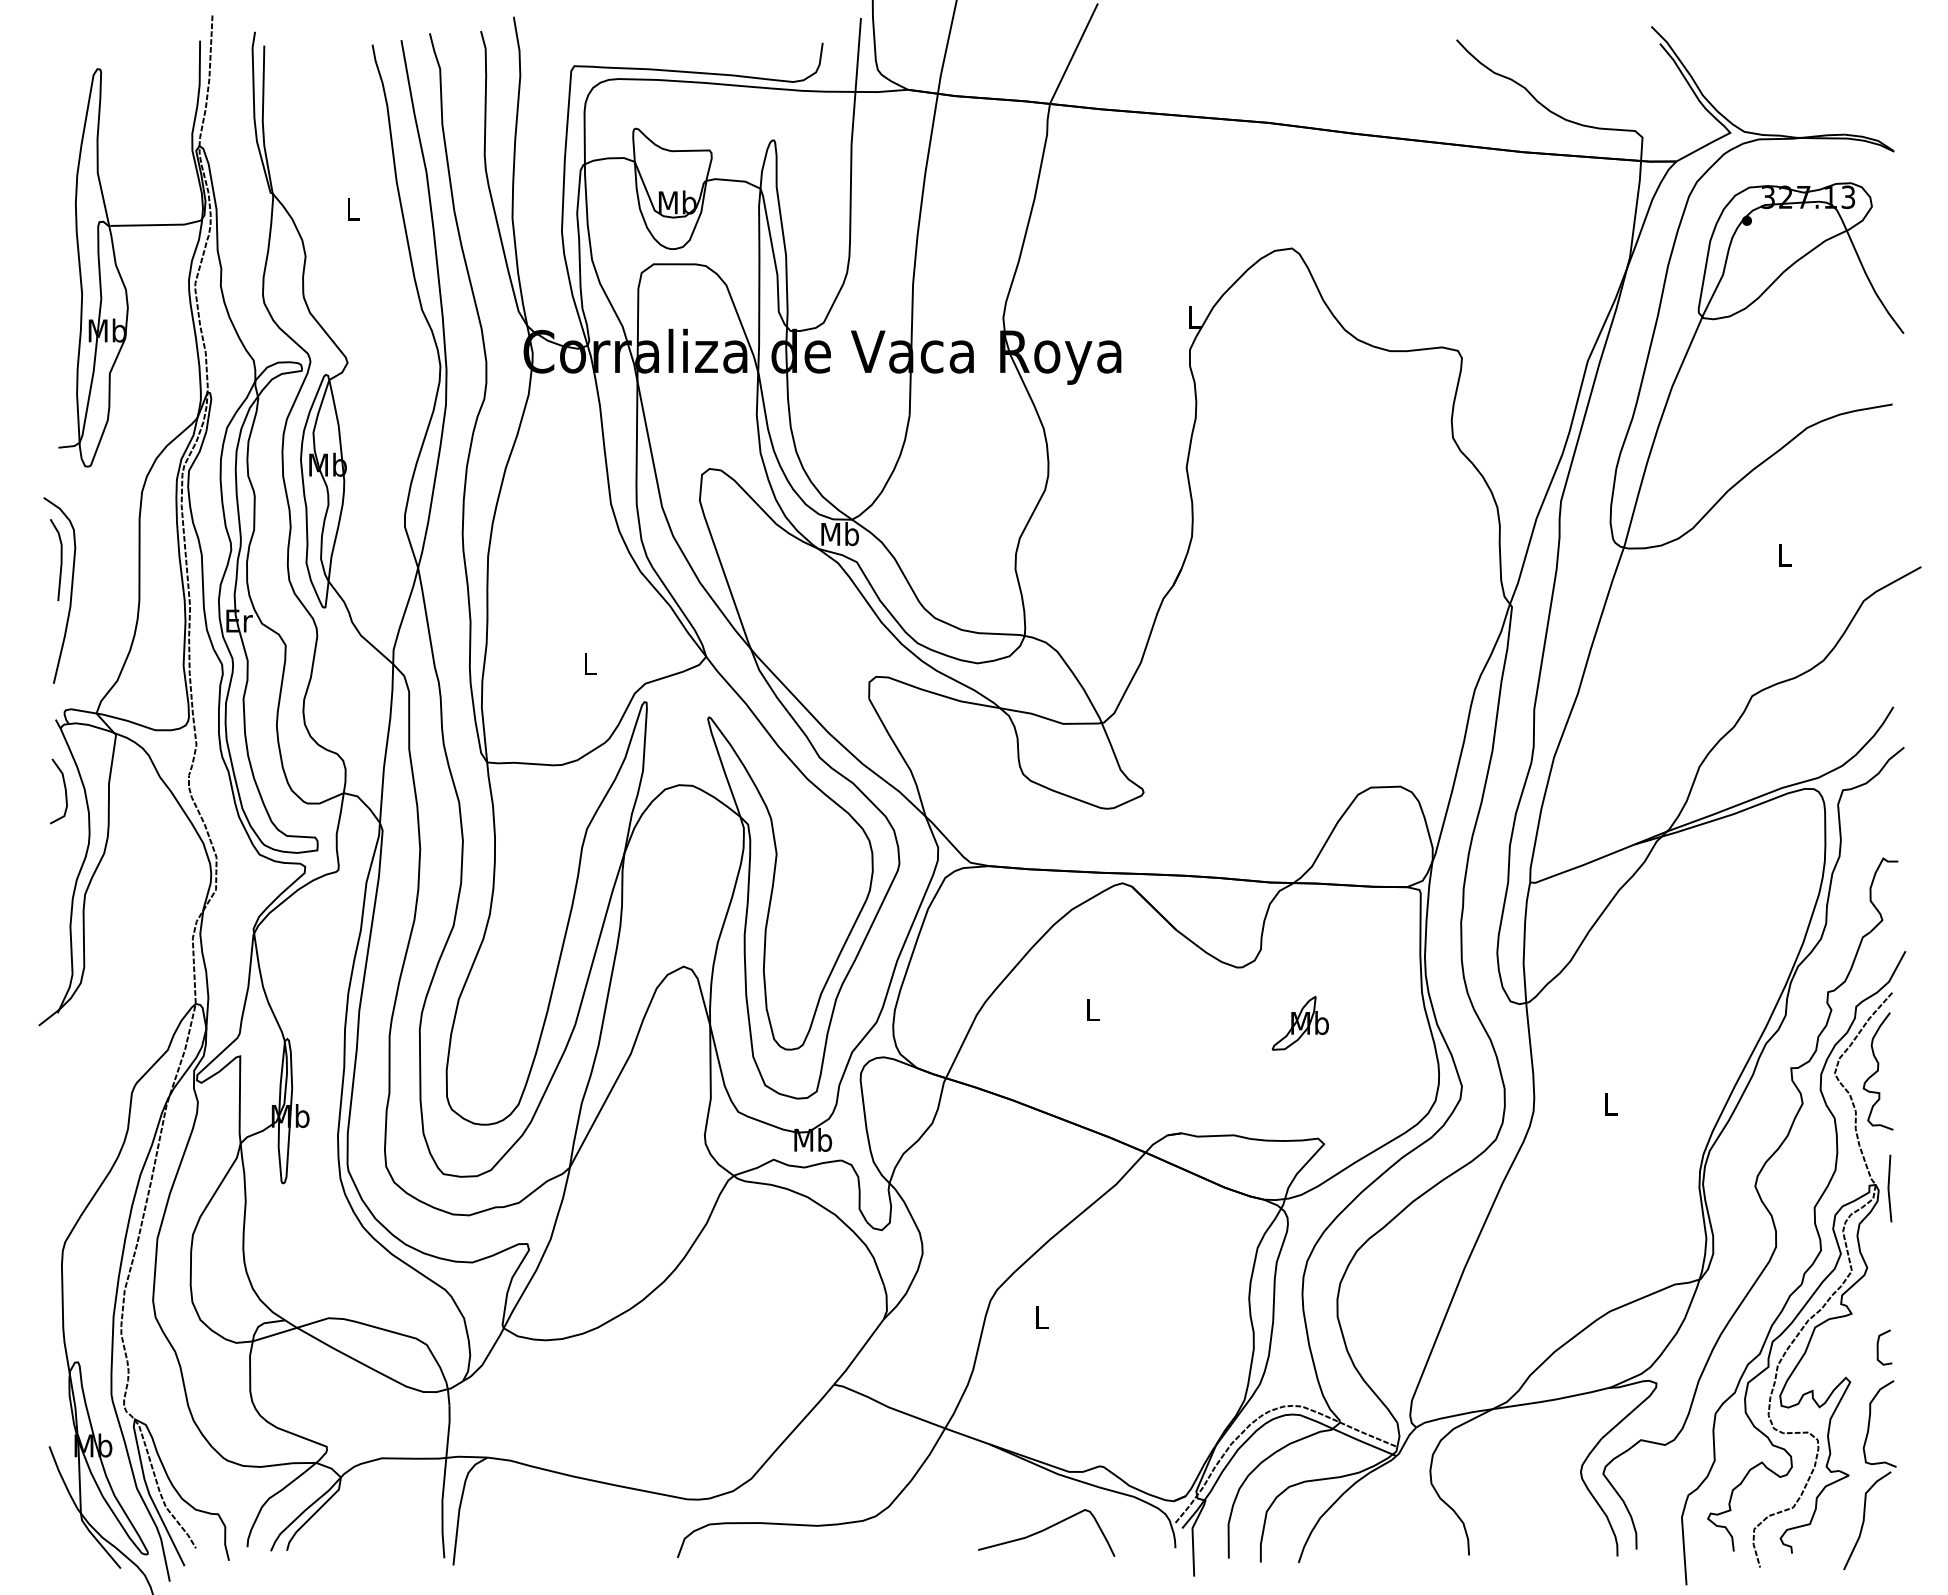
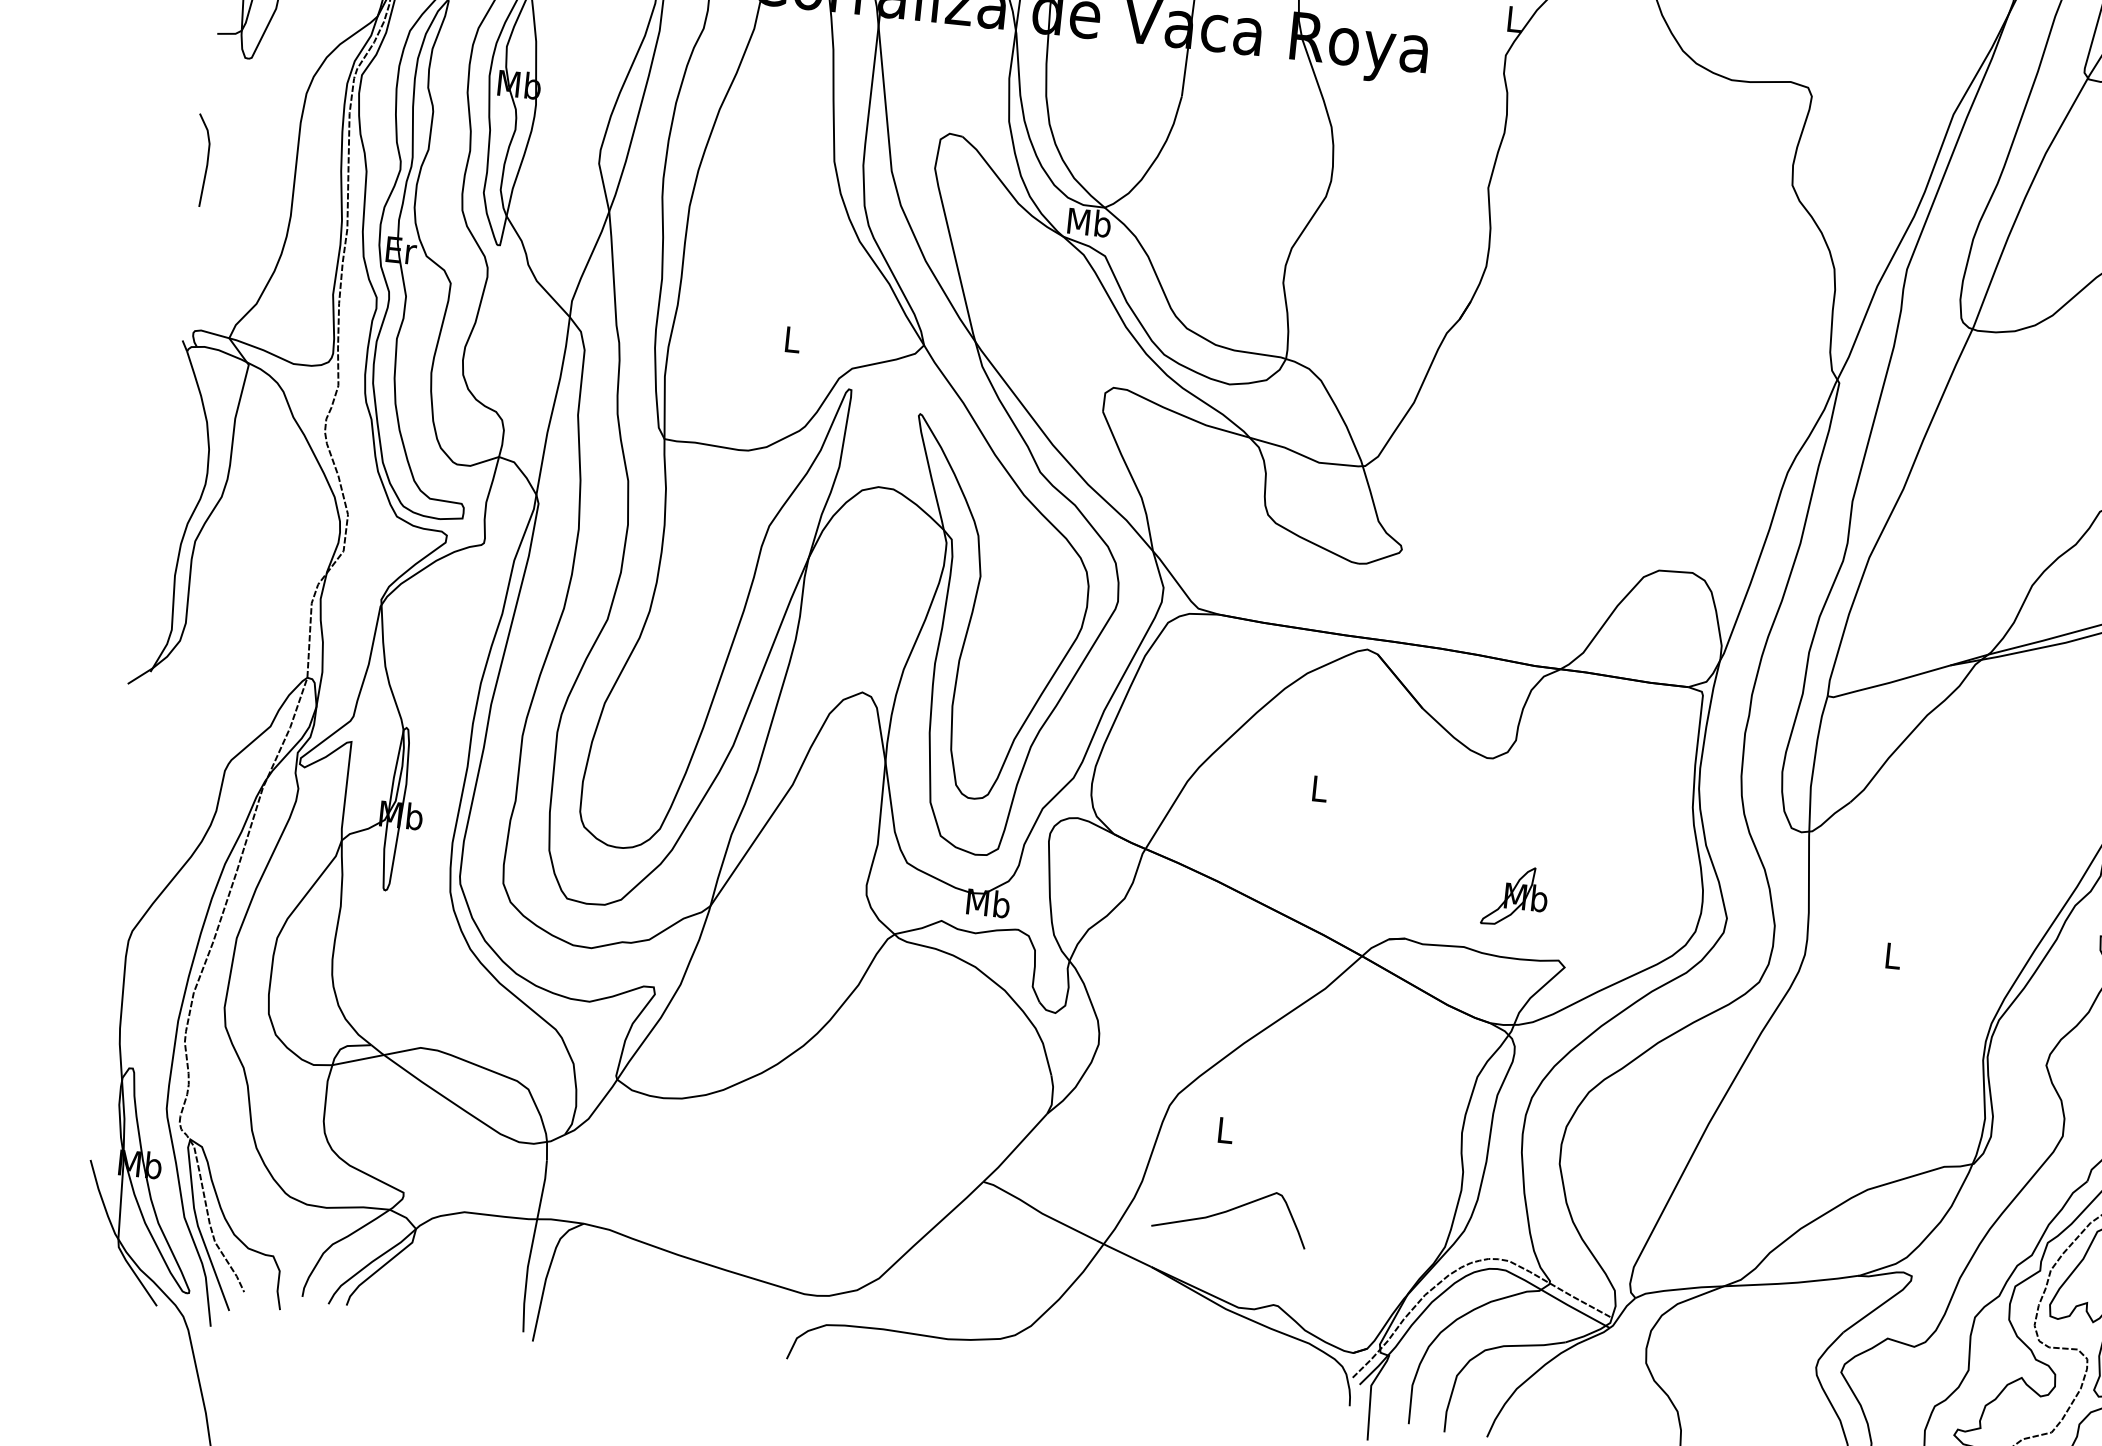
curve: (70, 590) -> (214, 196), removed
curve: (64, 789) -> (184, 420), removed
part: (1299, 1023) -> (1514, 896), moved
curve: (1045, 1530) -> (1229, 1211), moved

